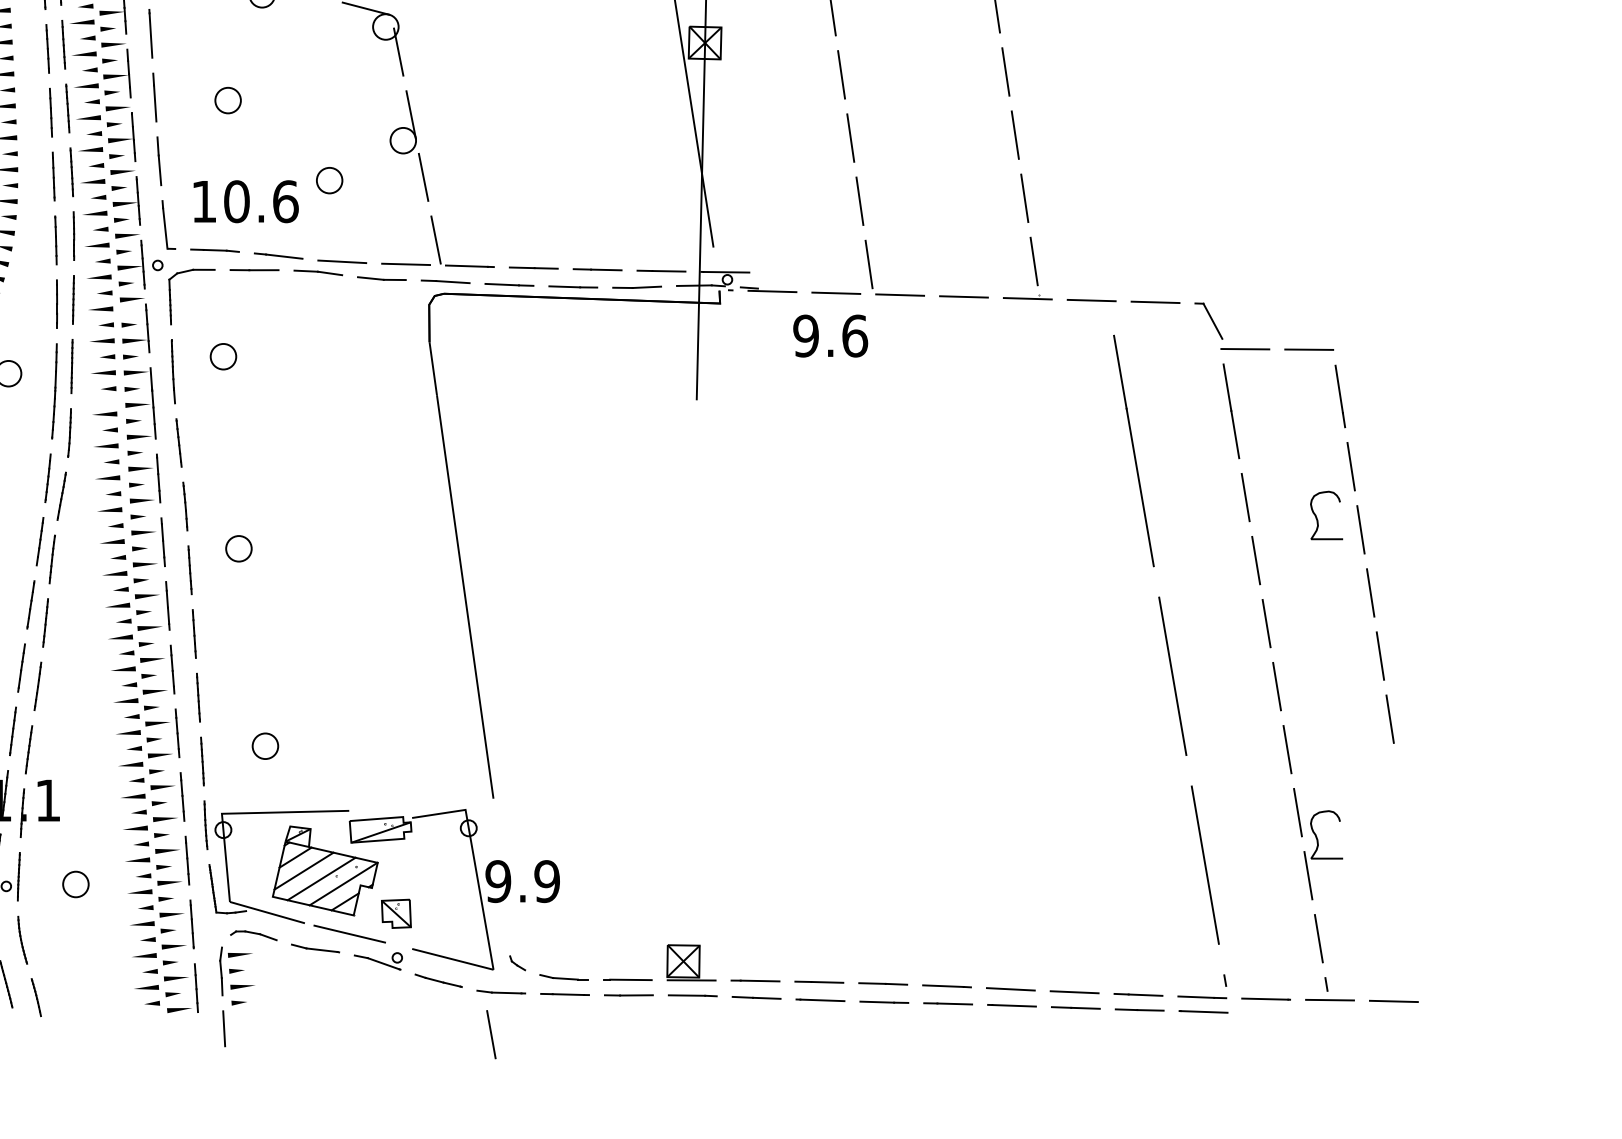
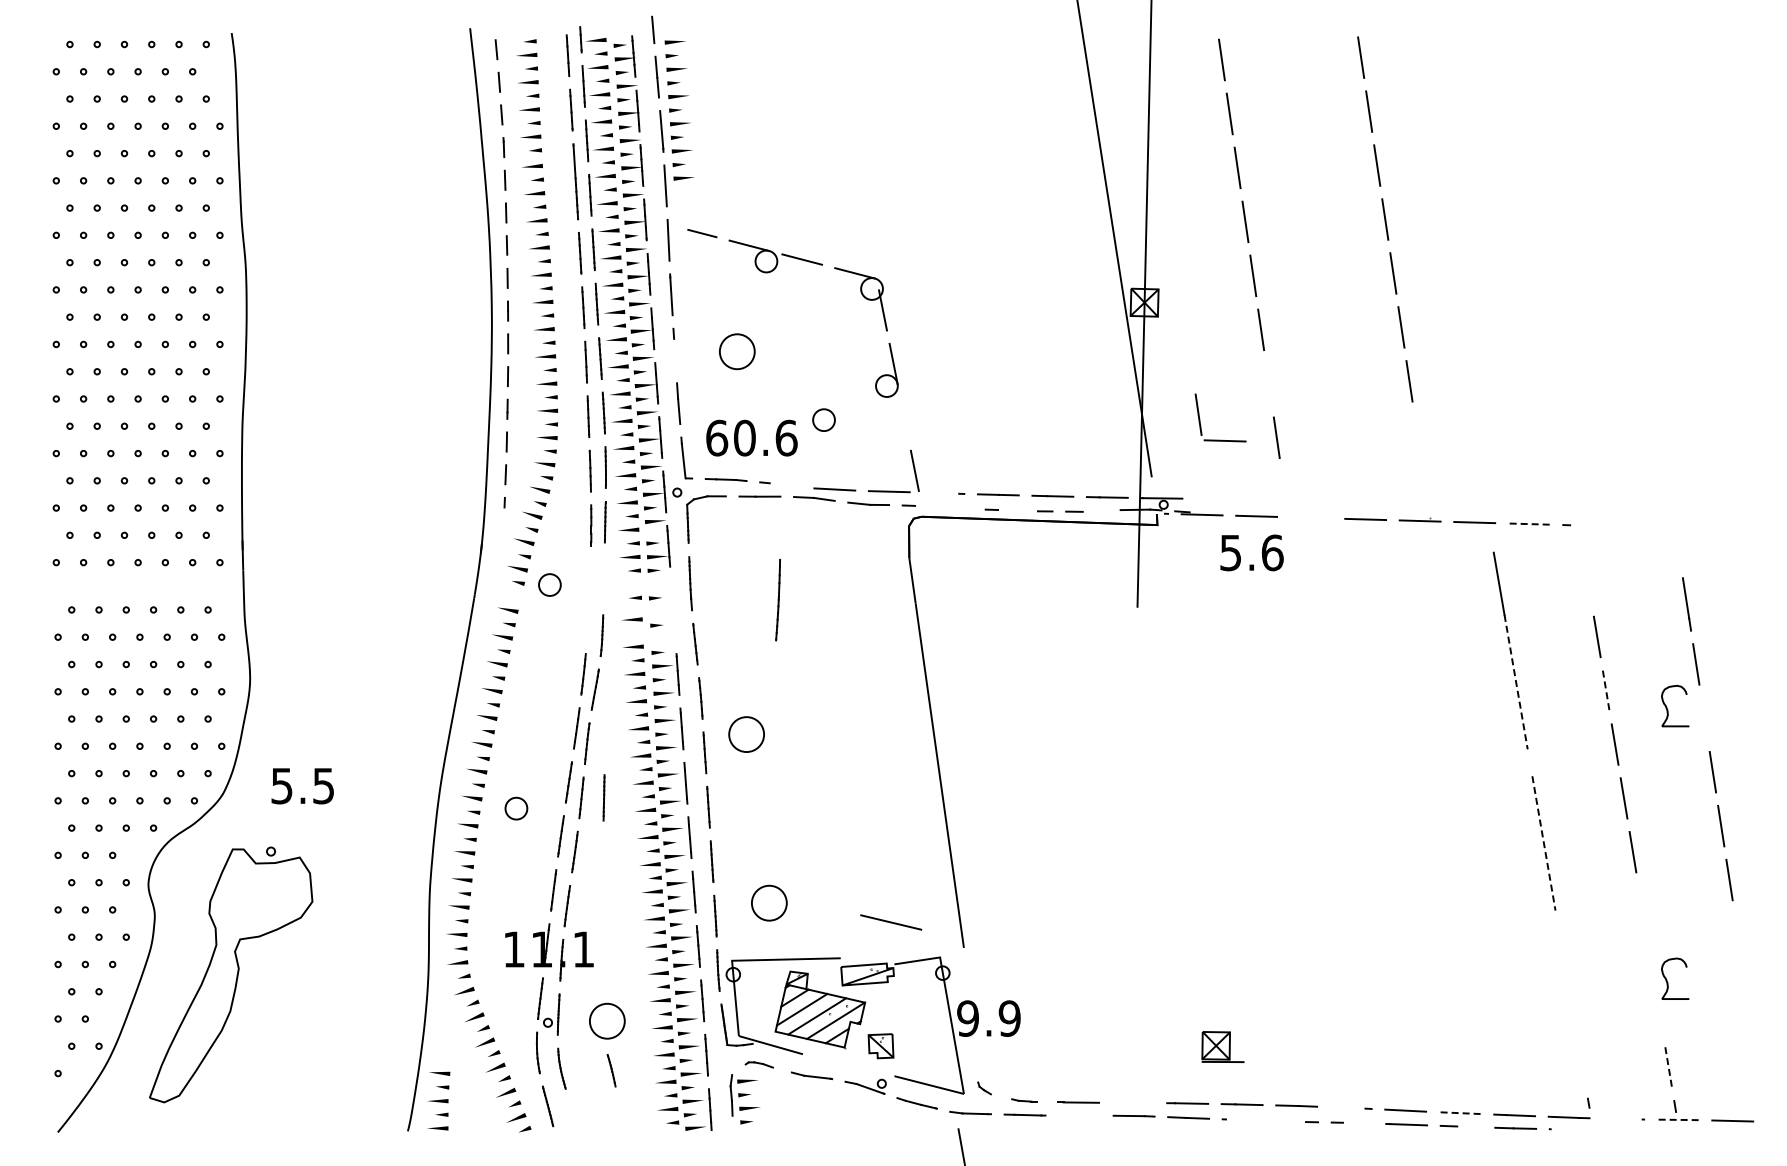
part: (228, 100) -> (737, 351), size x1.6
line: (155, 102) -> (675, 353), removed
line: (850, 137) -> (1268, 383), removed
line: (423, 177) -> (904, 417), removed
line: (1024, 198) -> (1417, 435), removed
text: (204, 200) -> (717, 437), 10.6 -> 60.6
line: (283, 255) -> (784, 484), removed
line: (1034, 260) -> (1425, 488), removed
line: (467, 265) -> (941, 492), removed
part: (871, 268) -> (1200, 418), moved
line: (453, 281) -> (929, 506), removed
line: (502, 284) -> (971, 508), removed
line: (564, 286) -> (1024, 510), removed
line: (646, 286) -> (1094, 510), removed
line: (1154, 302) -> (1528, 524), solid -> dashed
line: (1213, 321) -> (1578, 540), removed
text: (805, 335) -> (1230, 552), 9.6 -> 5.6
line: (1244, 348) -> (1605, 563), removed
line: (1308, 349) -> (1659, 564), removed
part: (223, 356) -> (733, 570), removed
line: (71, 366) -> (603, 797), moved
line: (1227, 387) -> (1590, 596), removed
line: (53, 391) -> (777, 600), moved
part: (124, 403) -> (648, 610), removed
line: (1140, 487) -> (1516, 682), solid -> dashed
line: (1246, 498) -> (1606, 691), solid -> dashed
line: (1360, 530) -> (1704, 718), removed
part: (238, 548) -> (746, 734), size x1.6
line: (1173, 676) -> (1544, 843), solid -> dashed
part: (264, 745) -> (768, 902), size x1.6
line: (1287, 749) -> (1641, 905), removed
line: (1297, 812) -> (1650, 959), removed
line: (1205, 864) -> (1571, 1004), removed
line: (1308, 875) -> (1659, 1013), removed
part: (76, 883) -> (607, 1020), size x1.6
line: (350, 934) -> (891, 922), moved
part: (254, 935) -> (759, 1064), size x0.7
line: (1318, 938) -> (1668, 1067), solid -> dashed
part: (690, 962) -> (1222, 1046), moved
part: (564, 977) -> (1024, 1100), size x0.6
line: (942, 985) -> (1347, 1107), removed
line: (1073, 992) -> (1459, 1113), solid -> dashed
line: (628, 994) -> (1079, 1115), removed
line: (36, 997) -> (611, 1070), moved
line: (1264, 998) -> (1622, 1118), removed
line: (822, 999) -> (1244, 1119), removed
line: (1329, 999) -> (1677, 1119), solid -> dashed
line: (877, 1002) -> (1291, 1121), removed
line: (954, 1003) -> (1357, 1122), removed
line: (1085, 1007) -> (1469, 1126), removed
line: (1203, 1011) -> (1570, 1129), removed
line: (223, 1028) -> (733, 1144), removed

